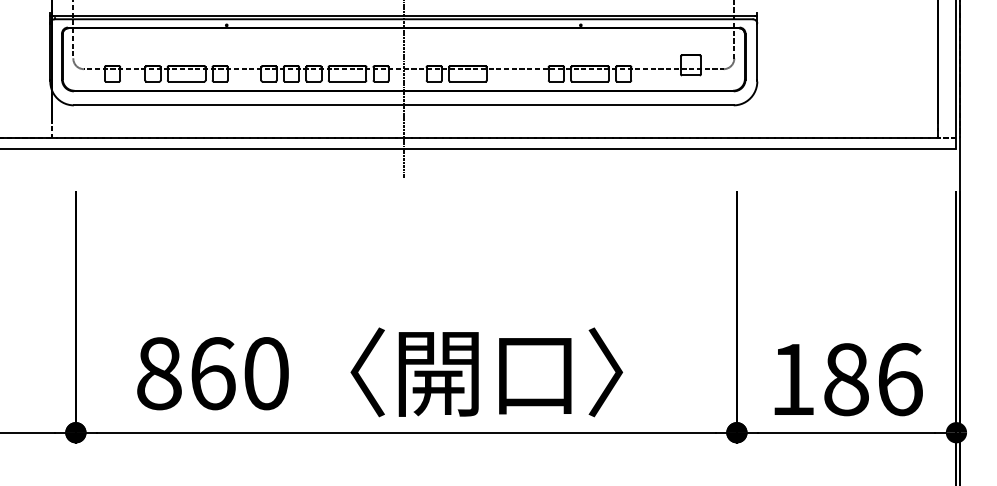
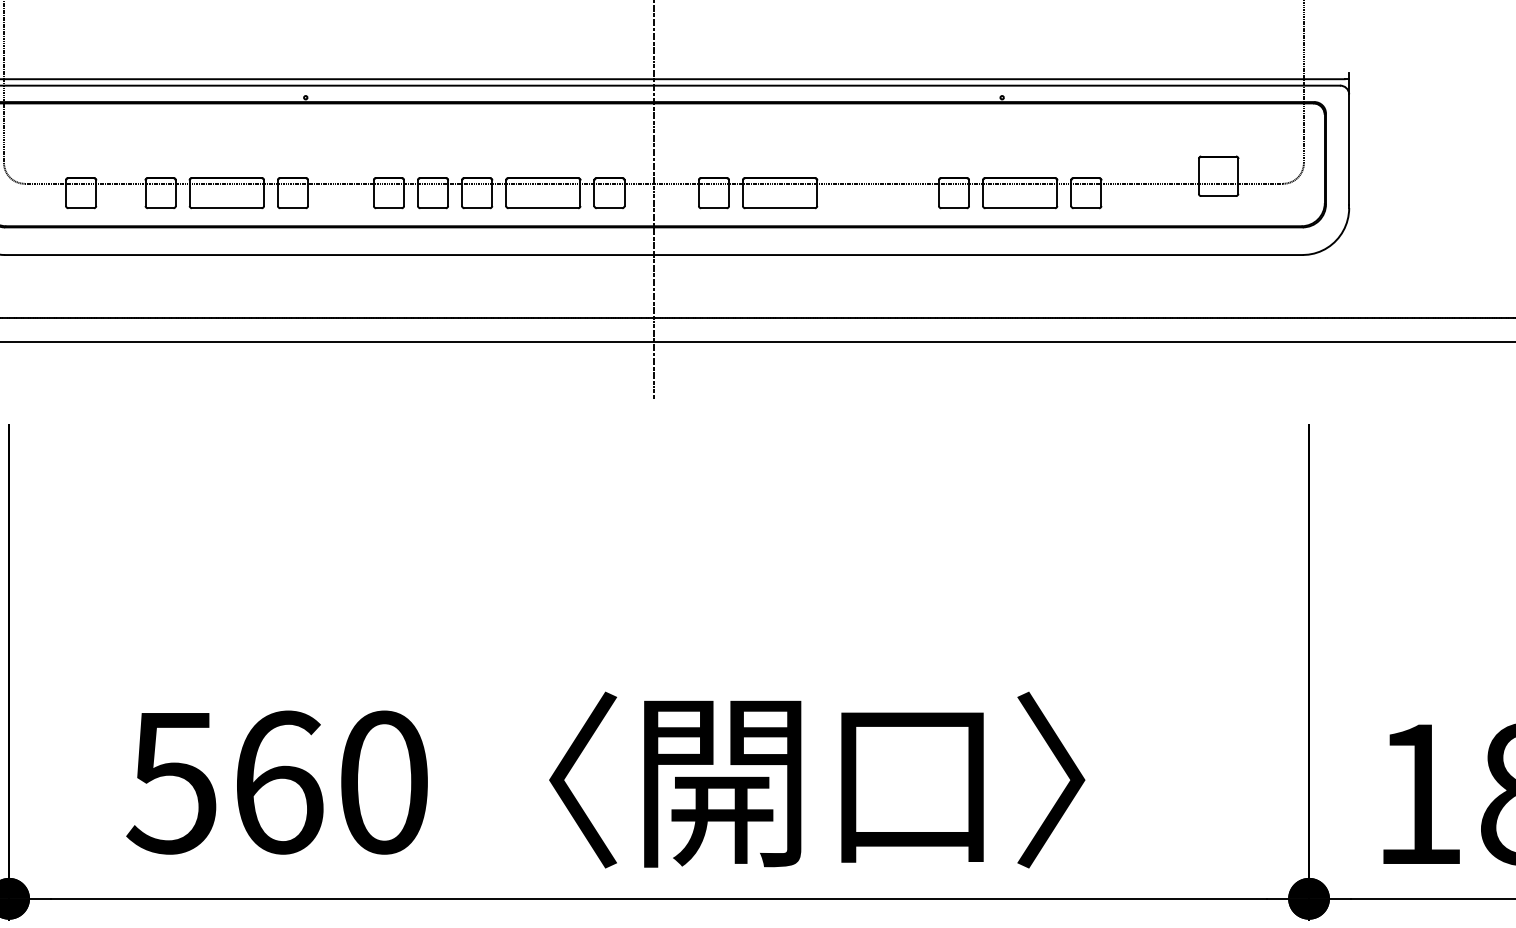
text: (158, 373) -> (171, 782), 860 -> 560

